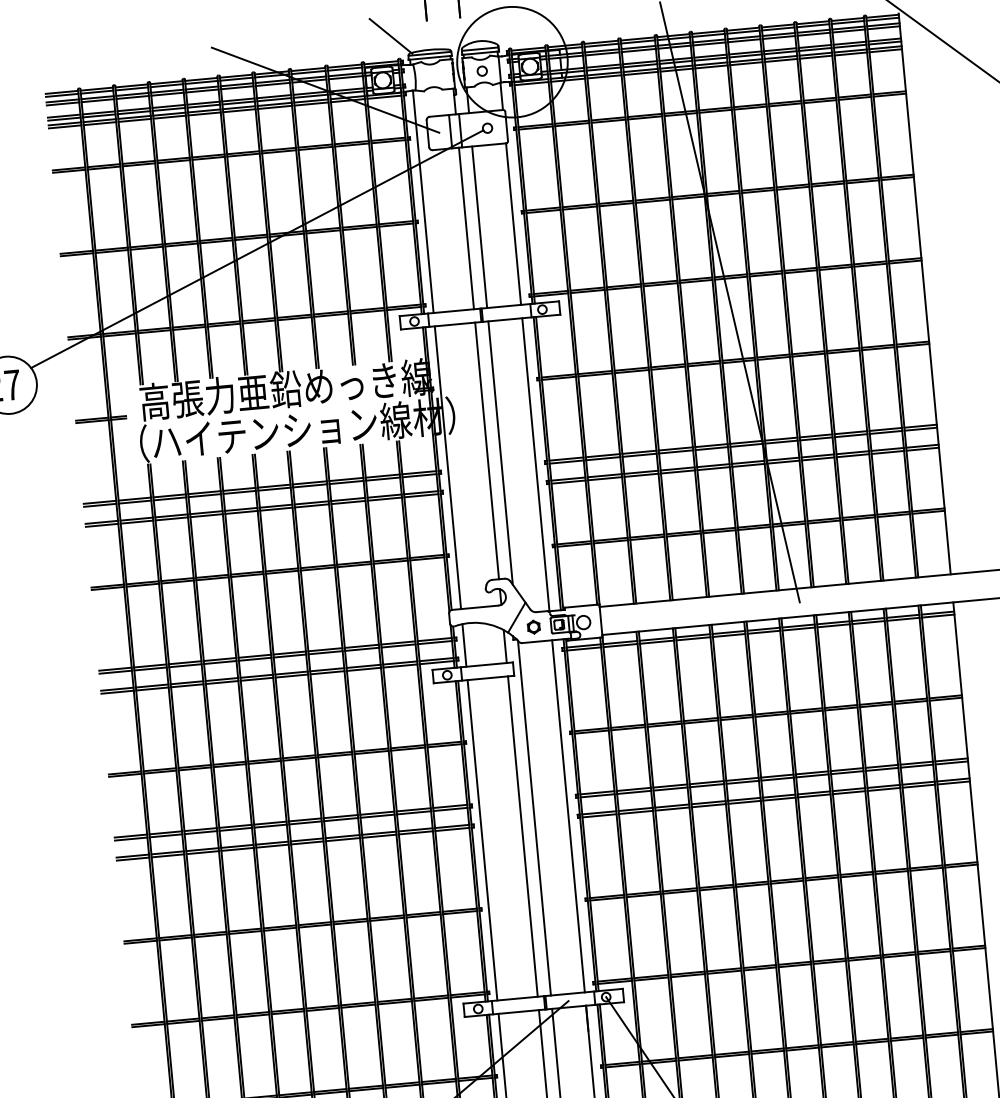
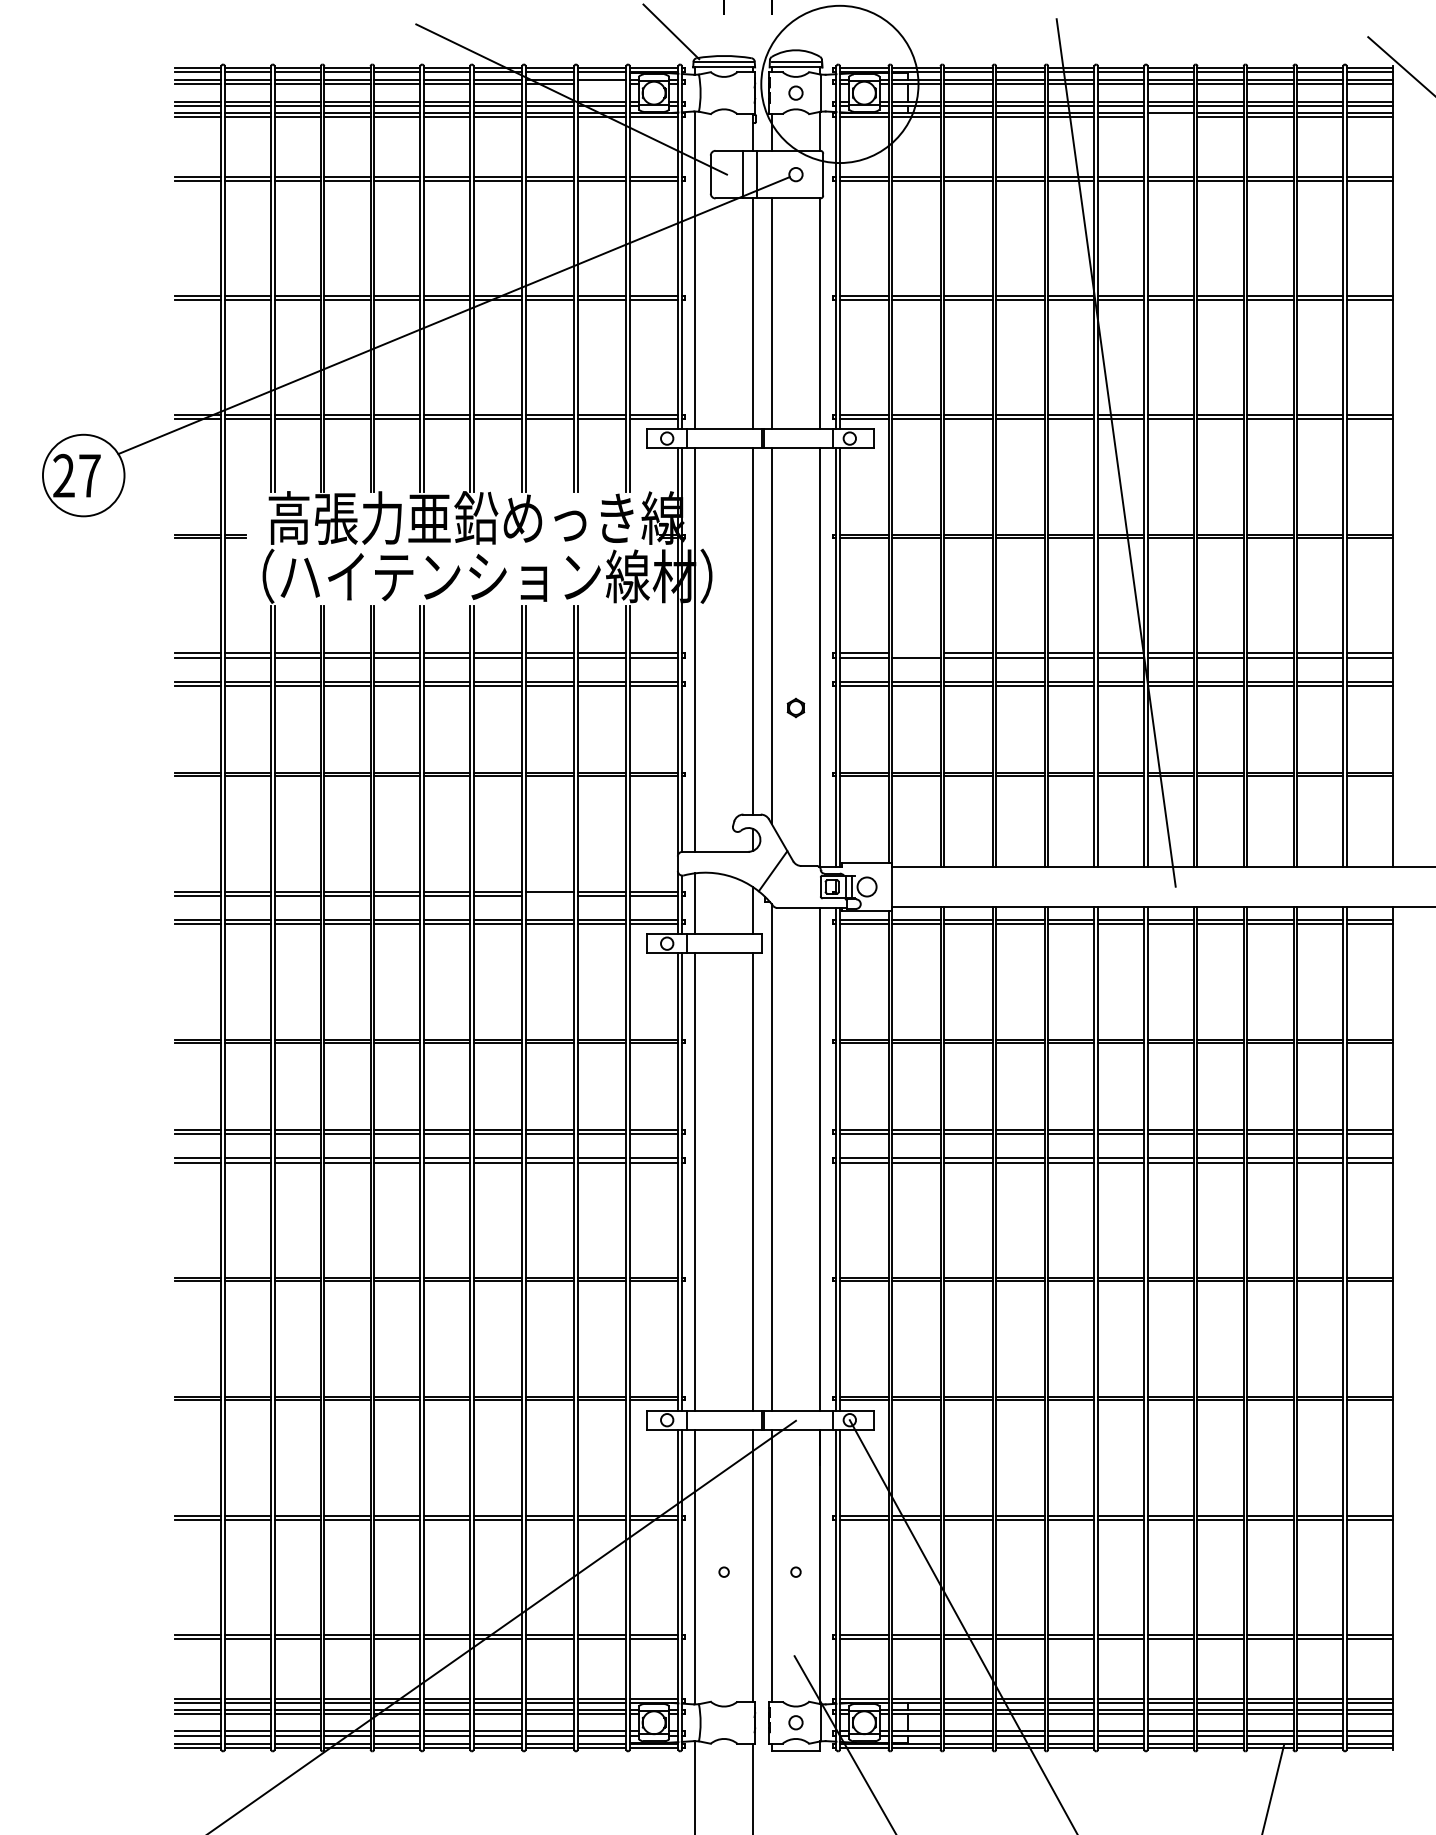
line: (746, 63) -> (1170, 117), removed
line: (345, 77) -> (601, 84), removed
line: (602, 455) -> (915, 653), removed
part: (533, 626) -> (795, 707), moved
line: (361, 649) -> (549, 895), removed

